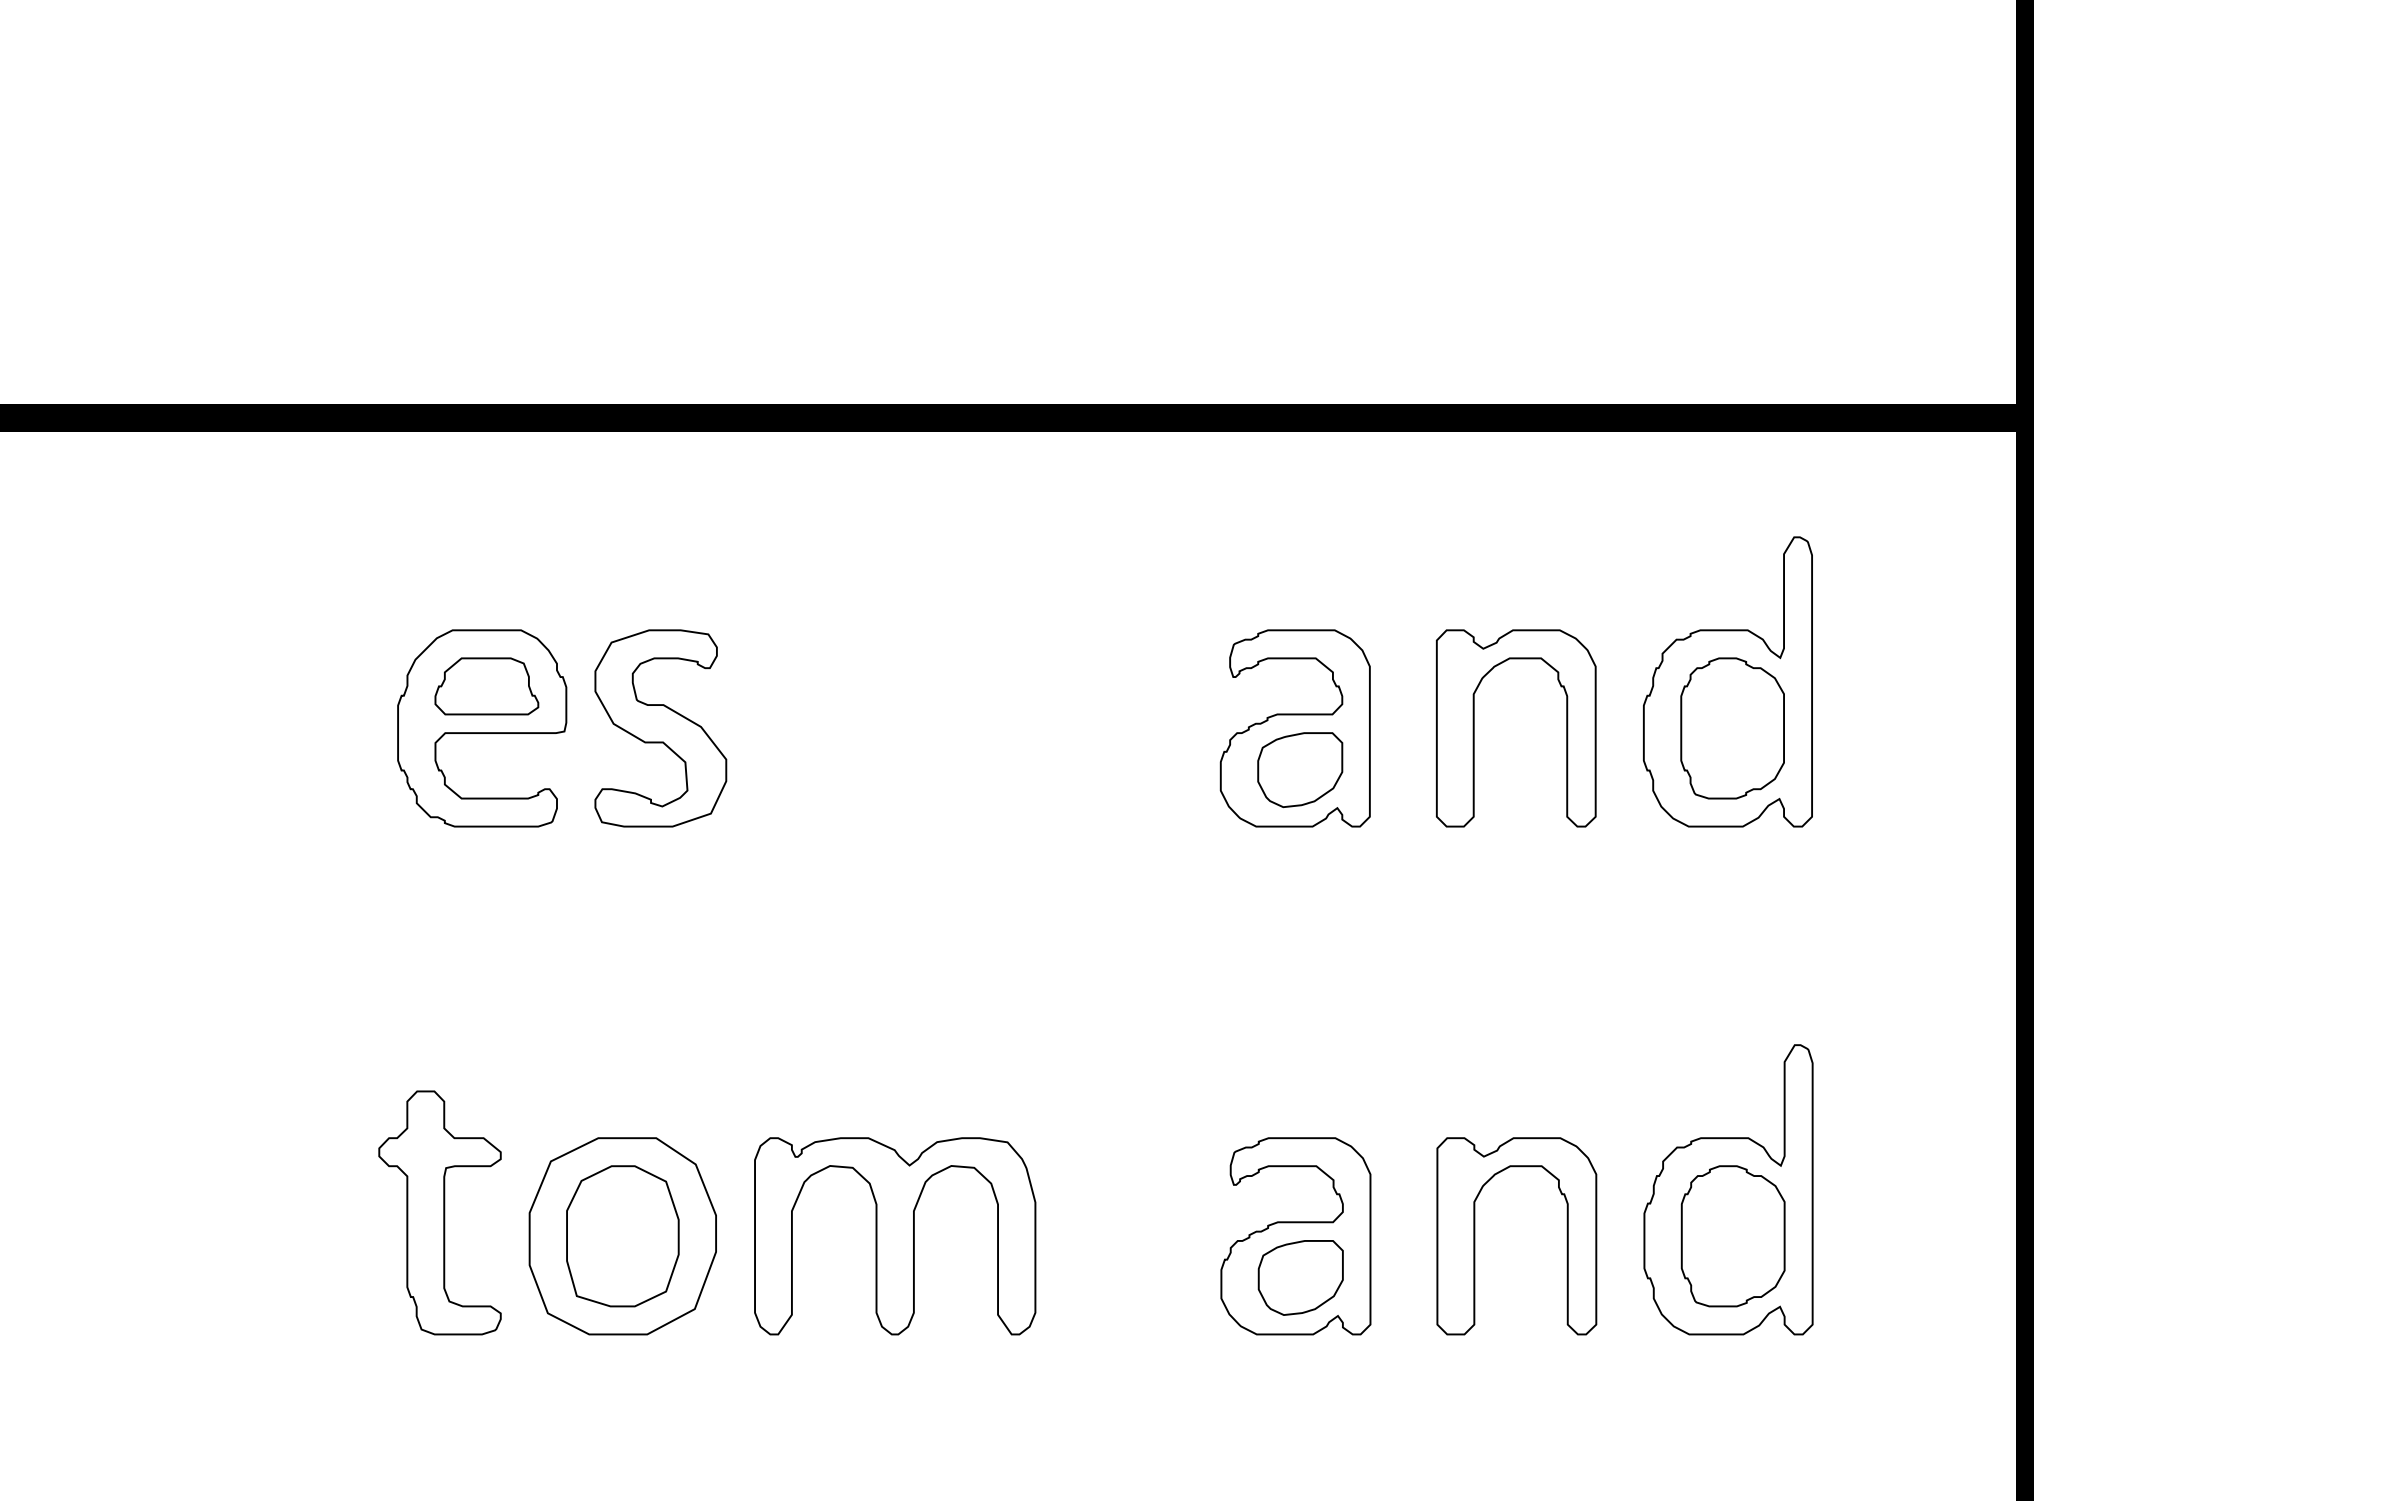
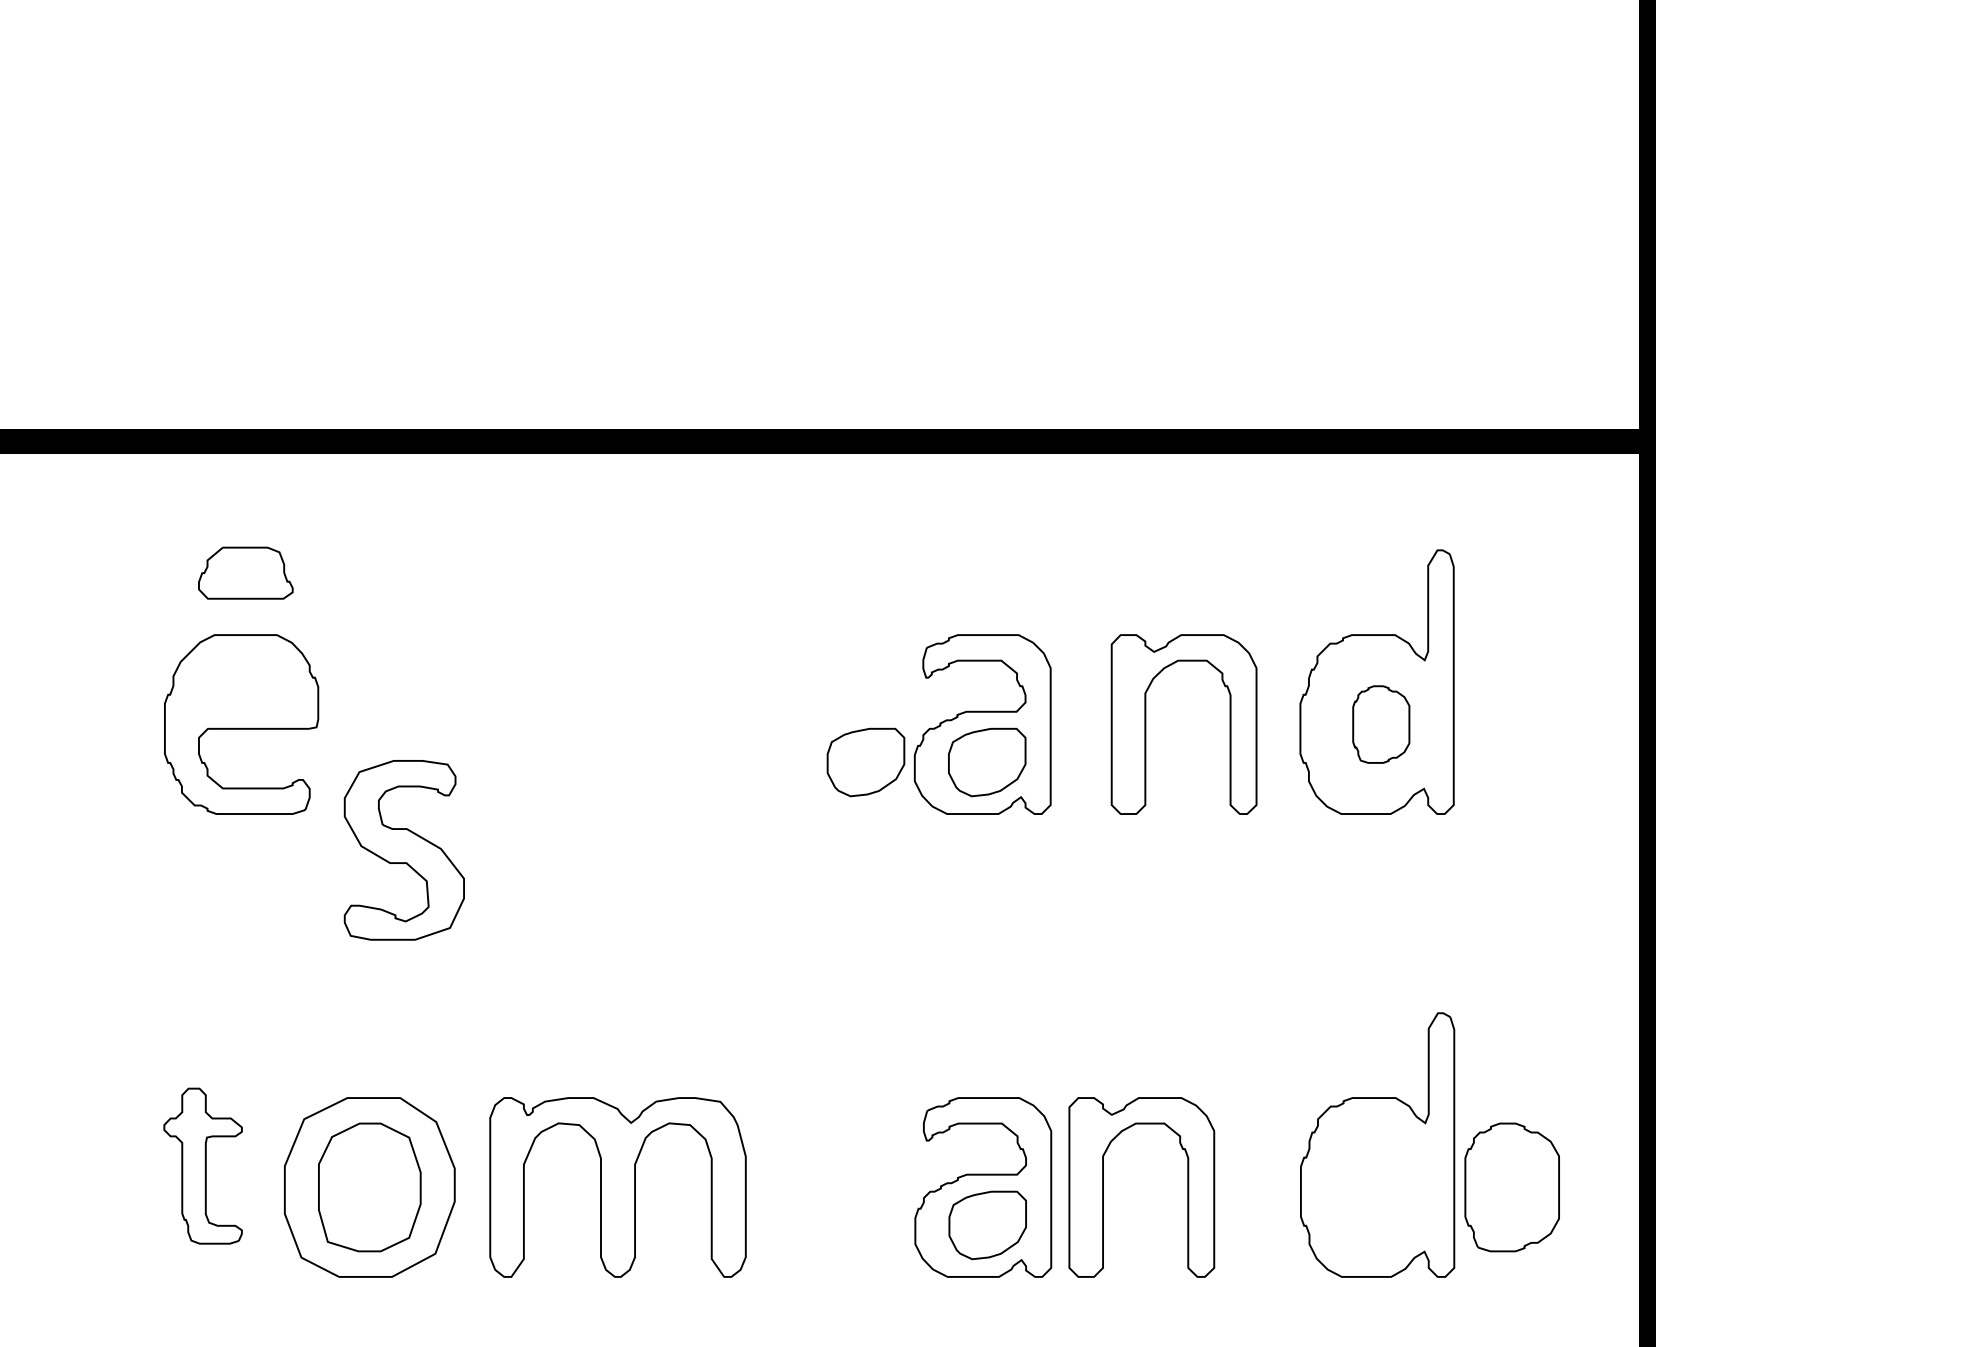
part: (486, 686) -> (245, 573), moved
part: (660, 728) -> (404, 850), moved
part: (1732, 728) -> (1381, 724), size x0.6
part: (1167, 770) -> (866, 762), added
part: (439, 1212) -> (202, 1165), size x0.7
part: (1475, 1236) -> (1104, 1187), moved
part: (1732, 1236) -> (1511, 1187), moved

